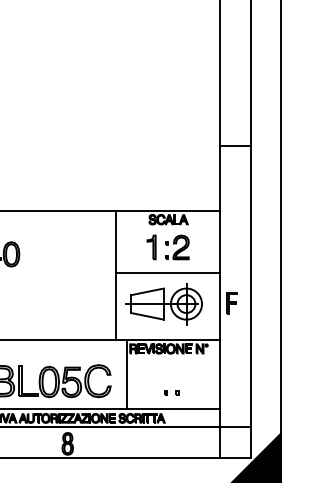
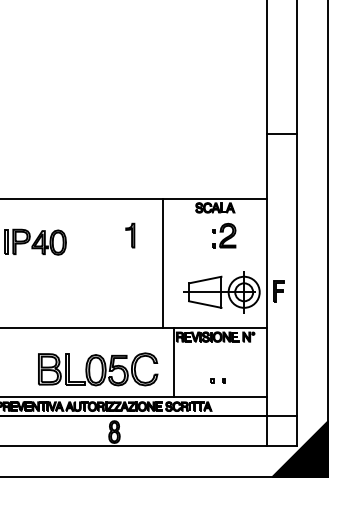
part: (151, 247) -> (130, 235), moved
line: (167, 272) -> (214, 260), removed
part: (163, 304) -> (221, 292), moved

